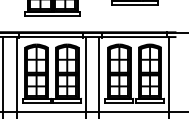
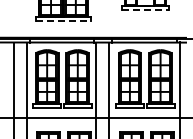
line: (135, 4) -> (146, 10), solid -> dashed
line: (52, 15) -> (63, 21), solid -> dashed

